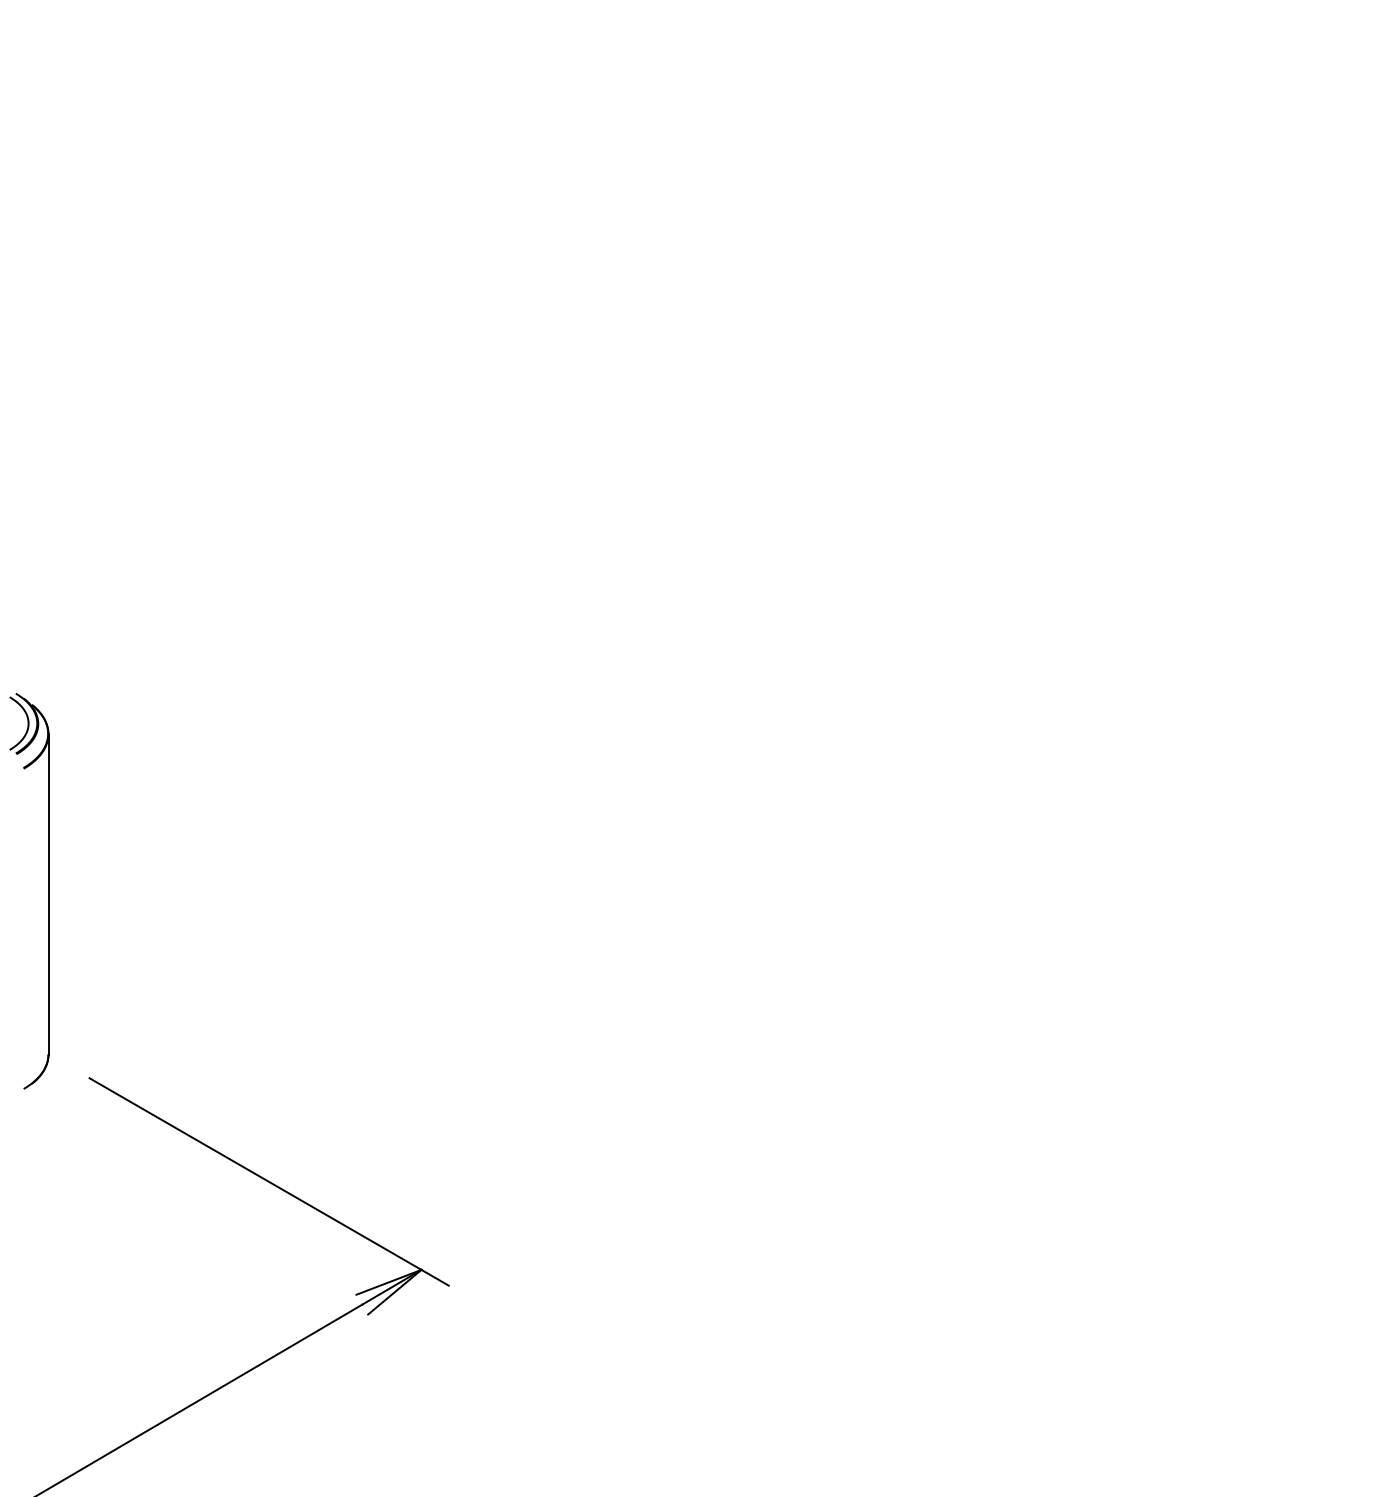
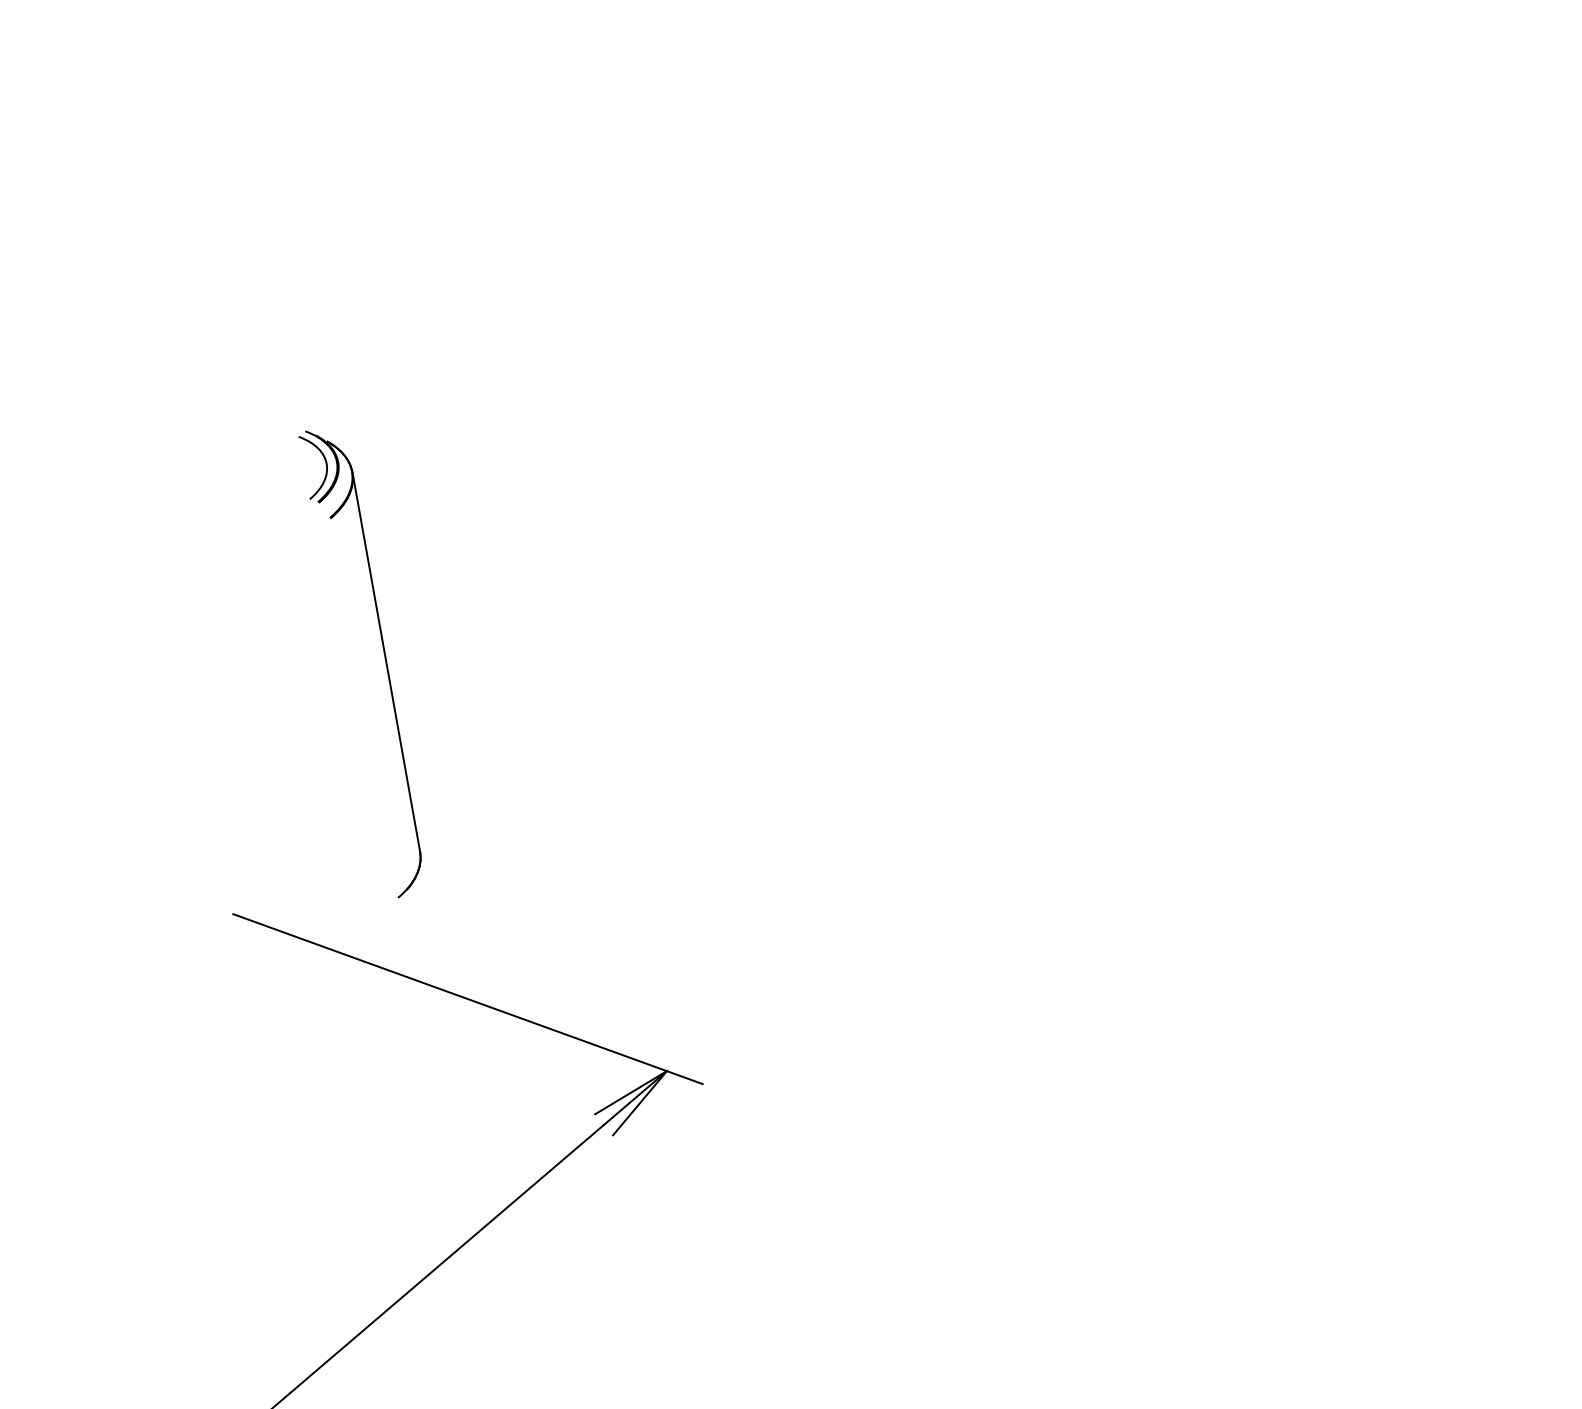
part: (48, 891) -> (385, 658), moved

